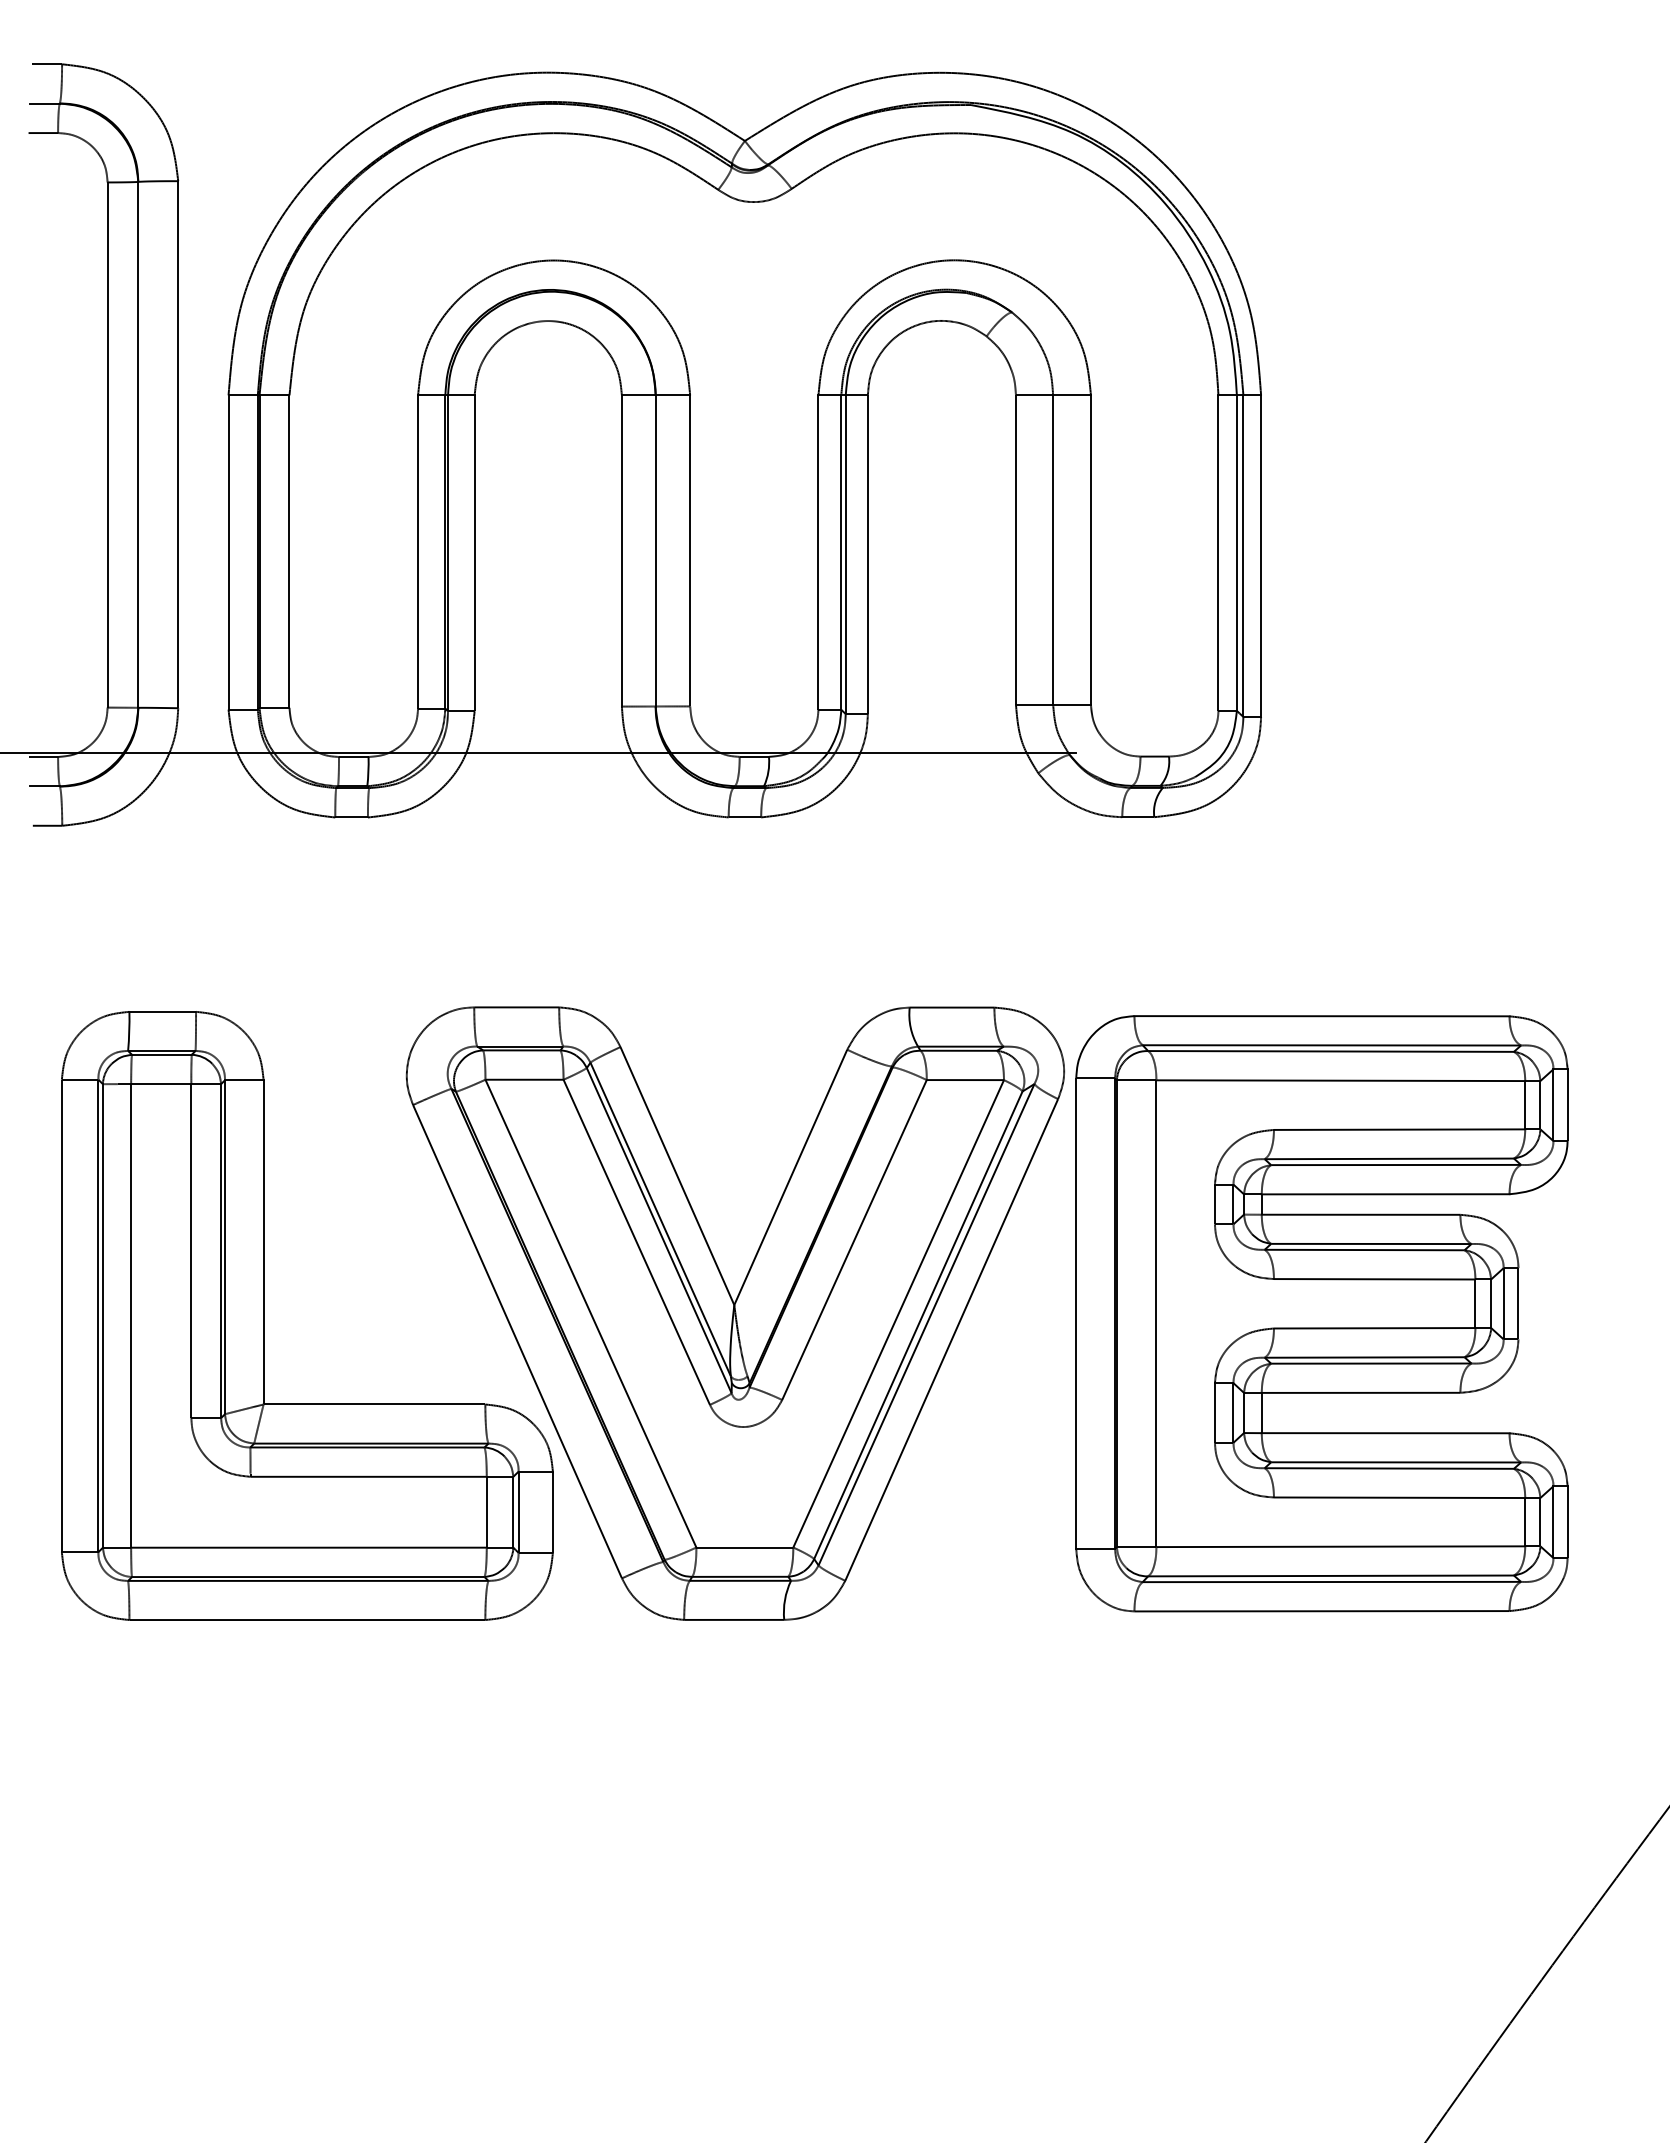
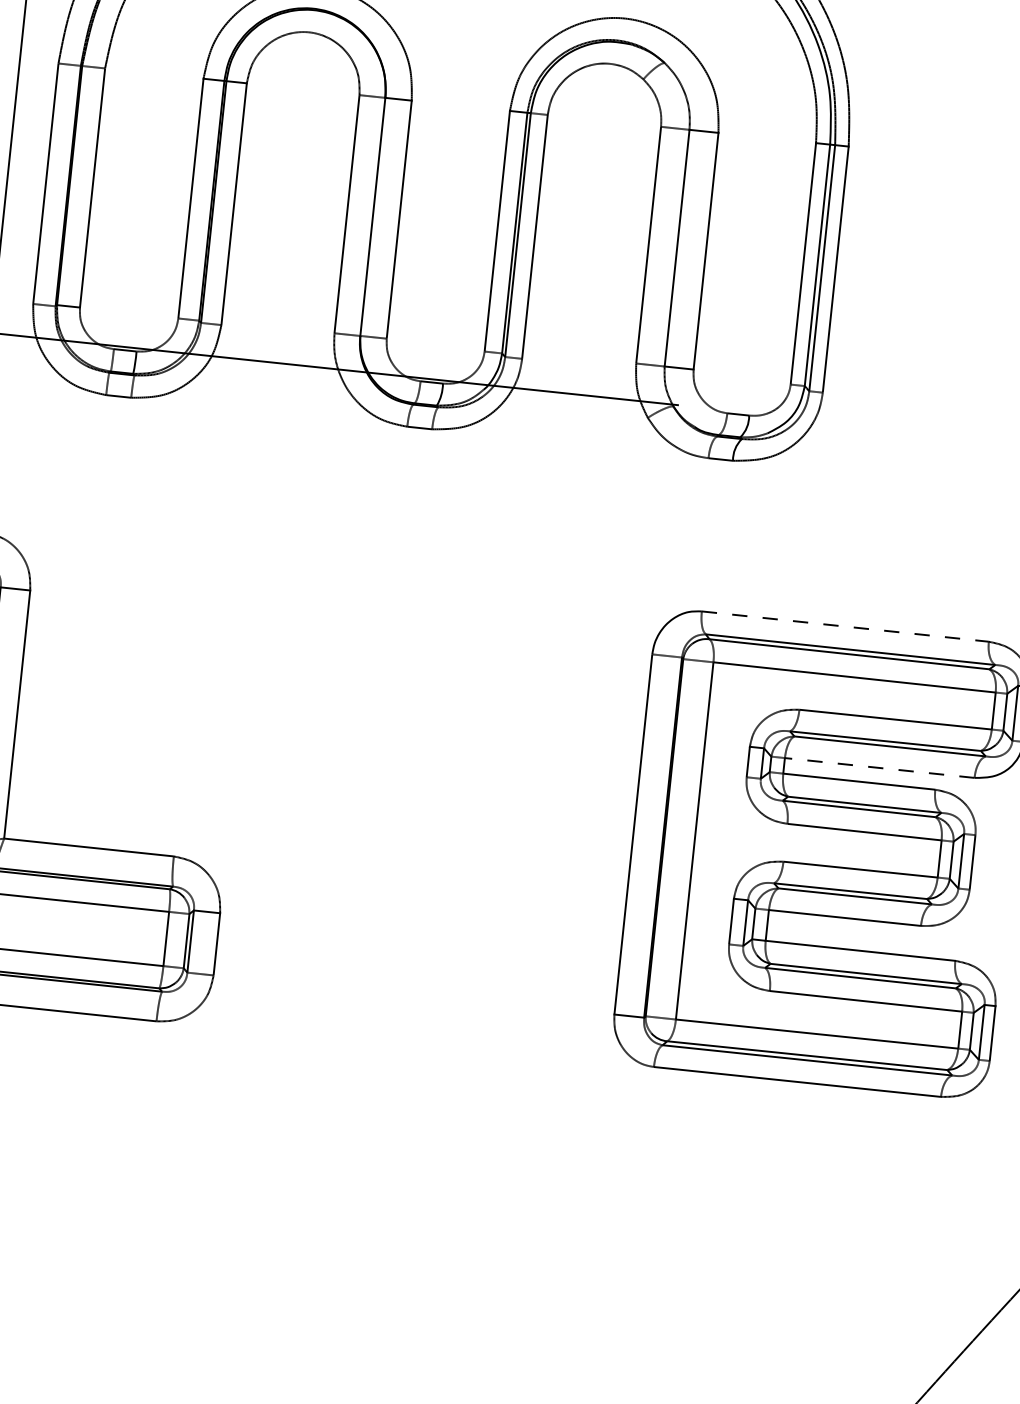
line: (1321, 1016) -> (844, 626), solid -> dashed
line: (1385, 1194) -> (879, 768), solid -> dashed
part: (734, 1313) -> (371, 806), removed

